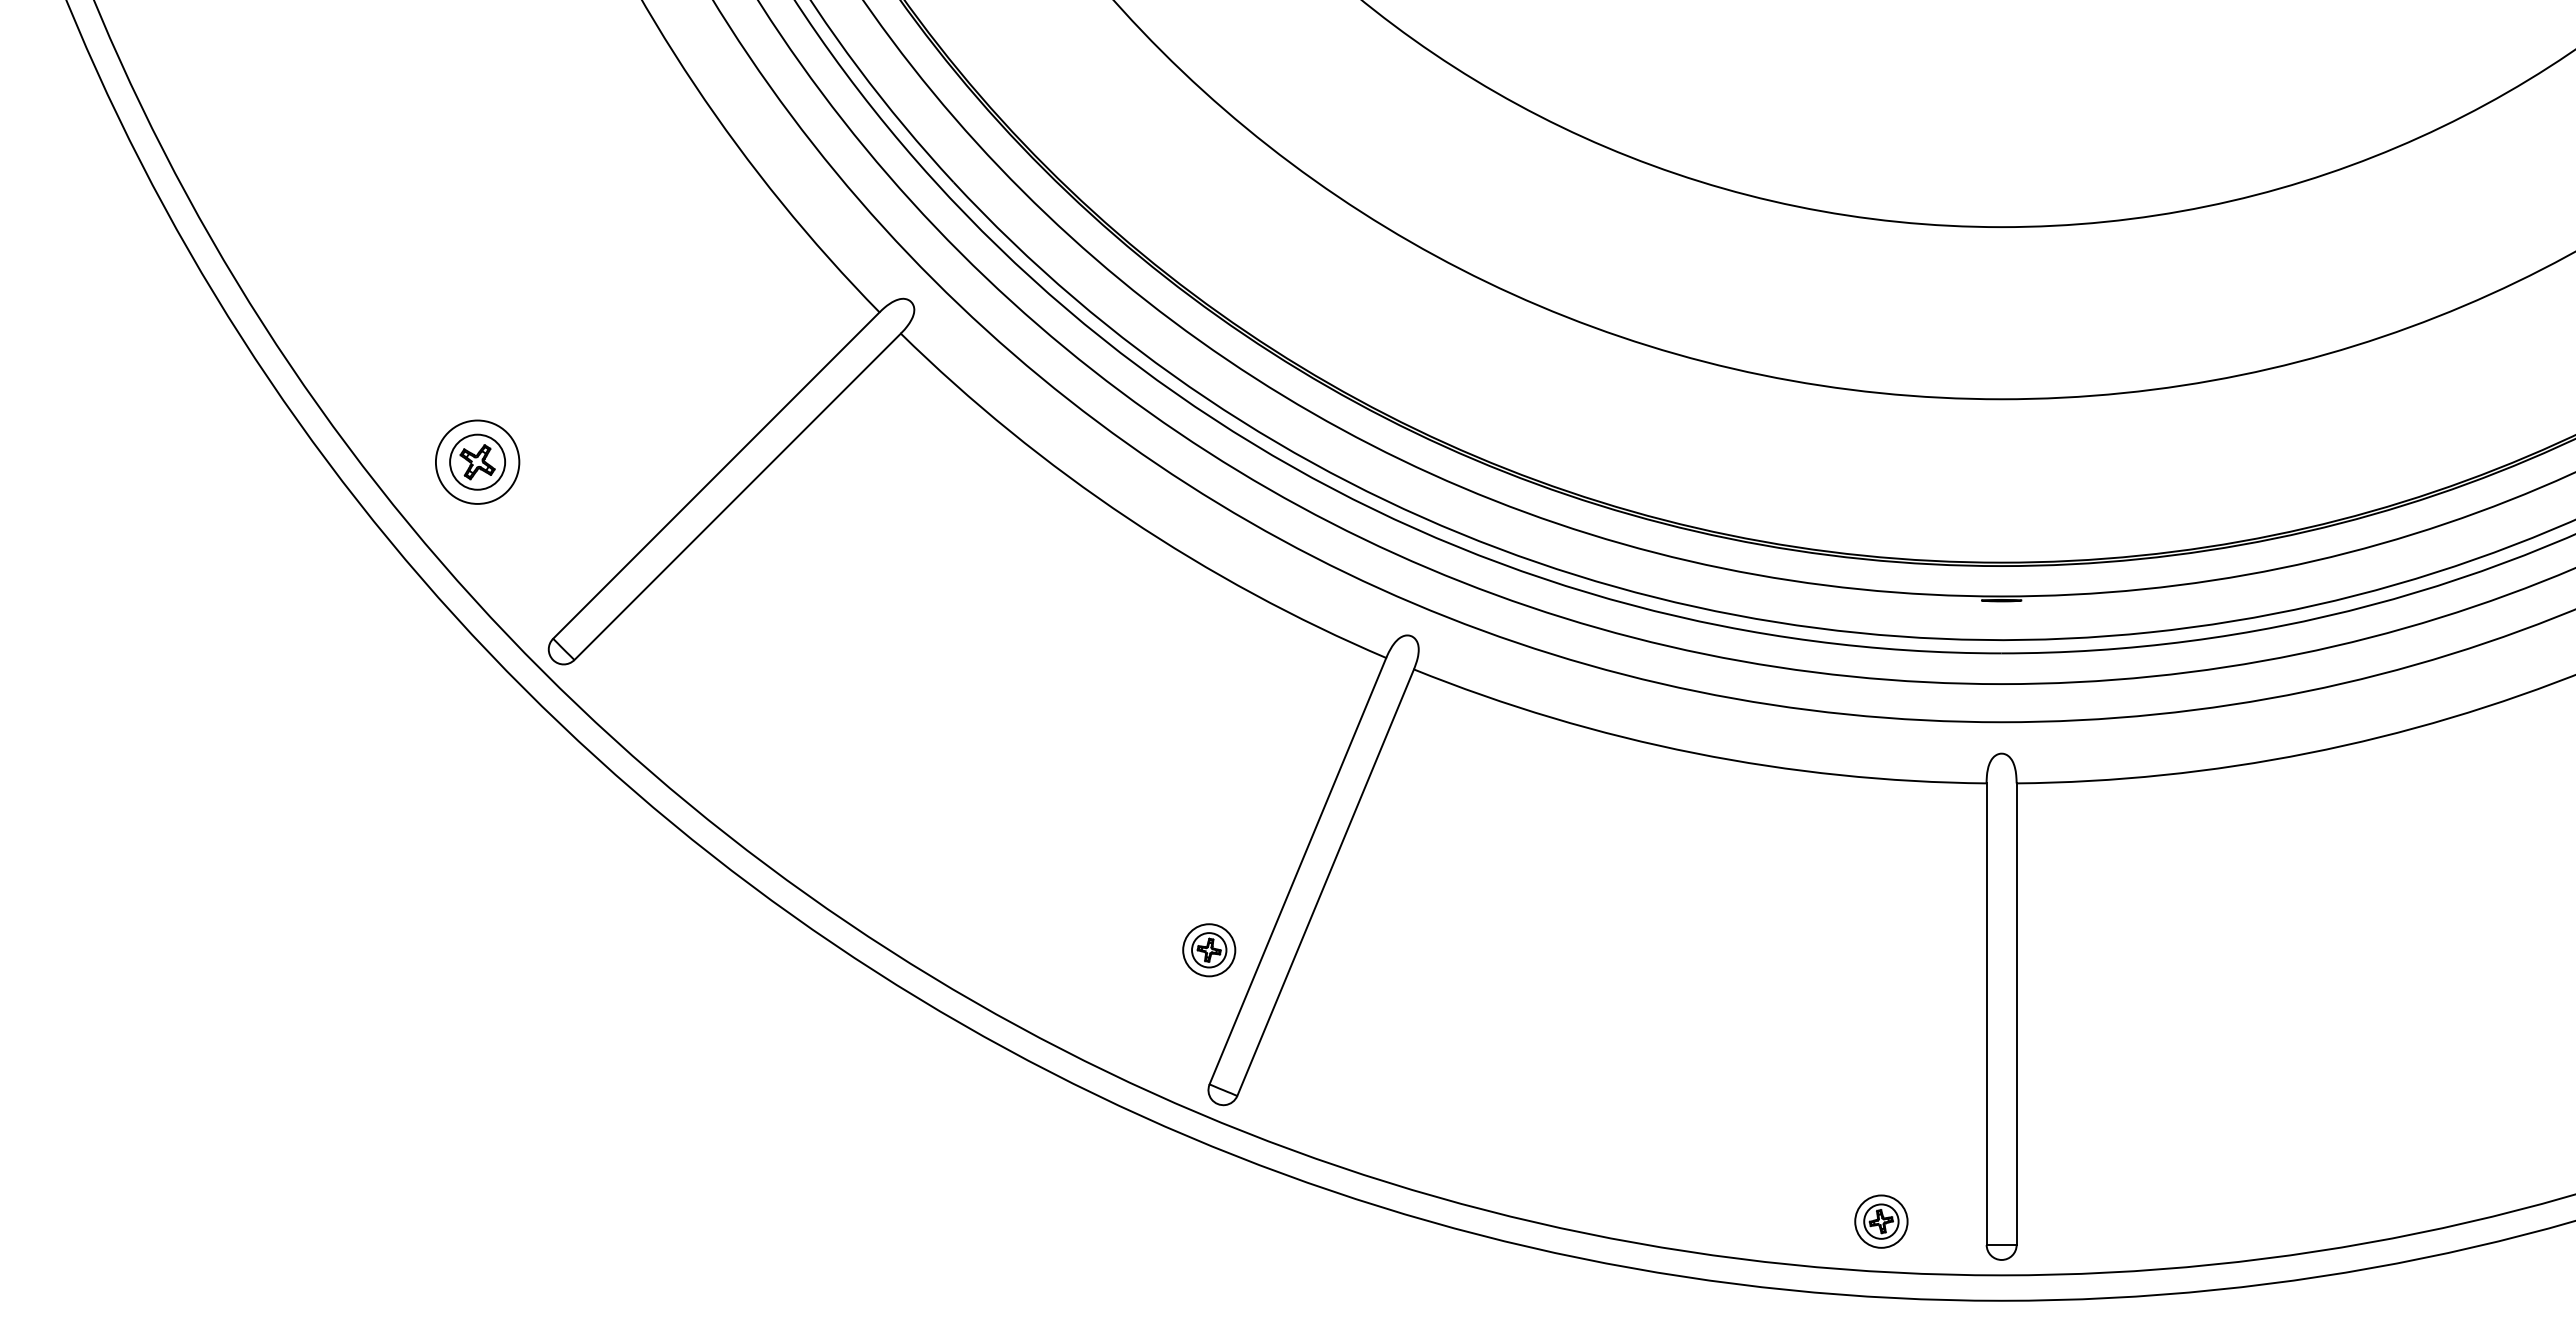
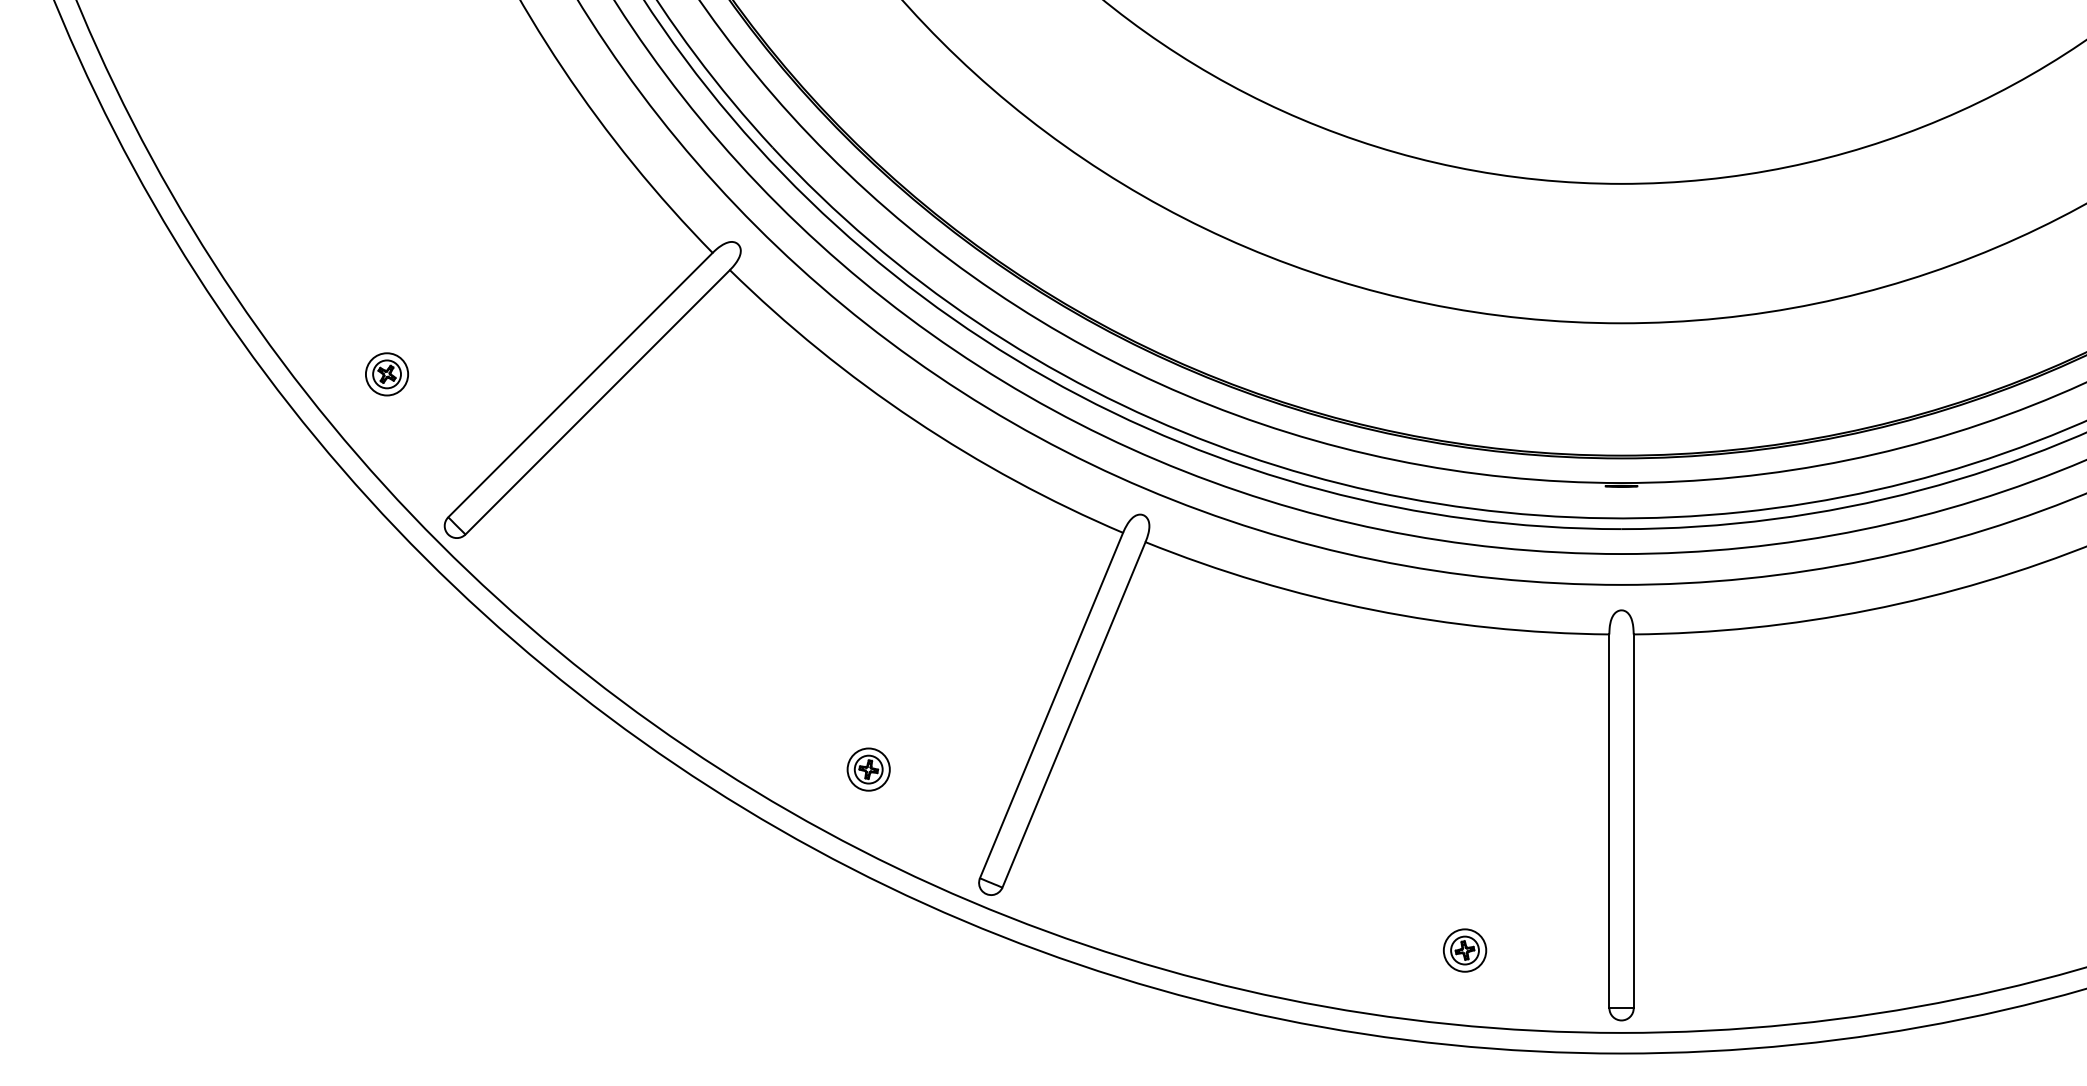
part: (477, 462) -> (386, 374), size x0.62
part: (1209, 950) -> (868, 769), moved
part: (1881, 1221) -> (1465, 950), moved

